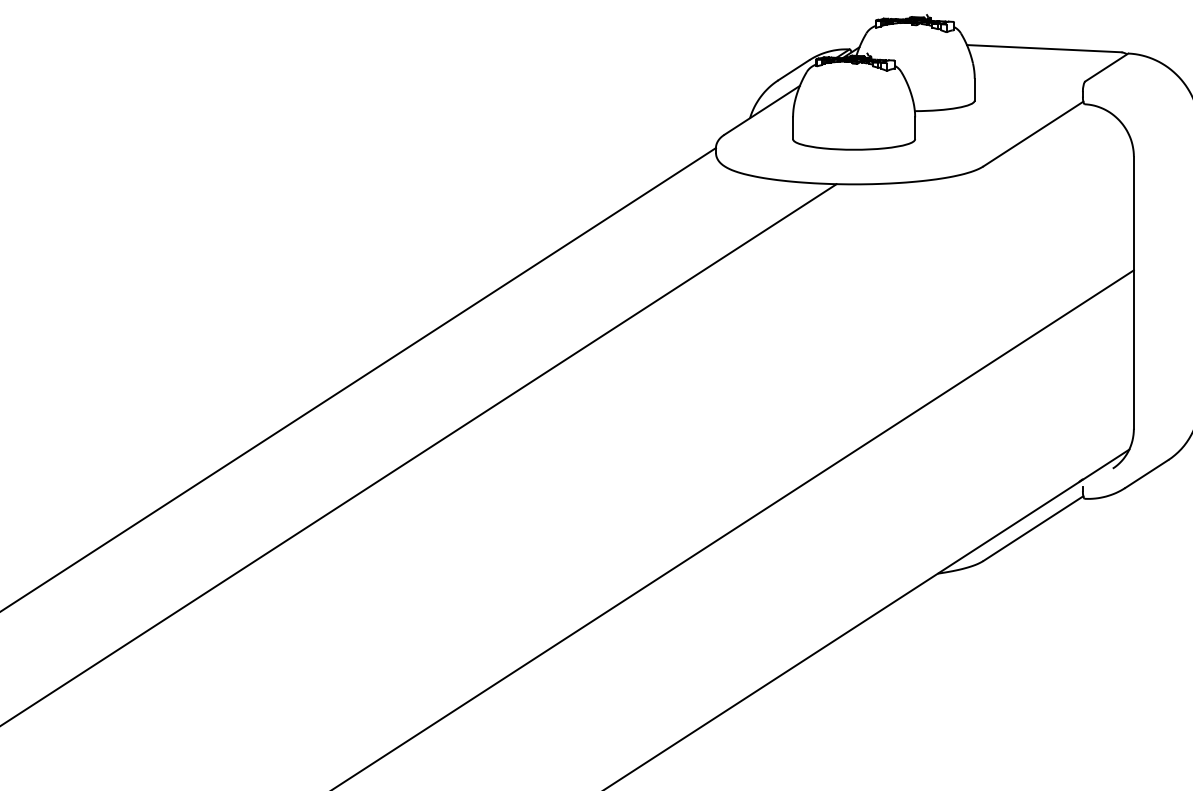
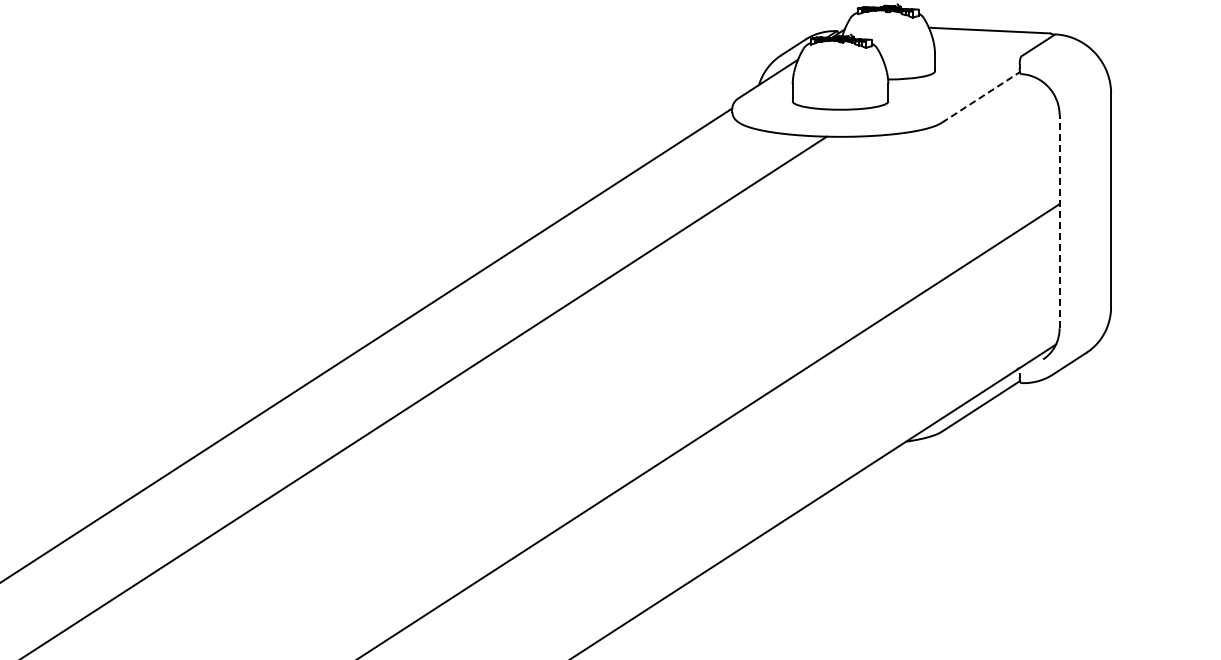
line: (1032, 134) -> (980, 97), solid -> dashed
line: (1133, 292) -> (1059, 221), solid -> dashed

